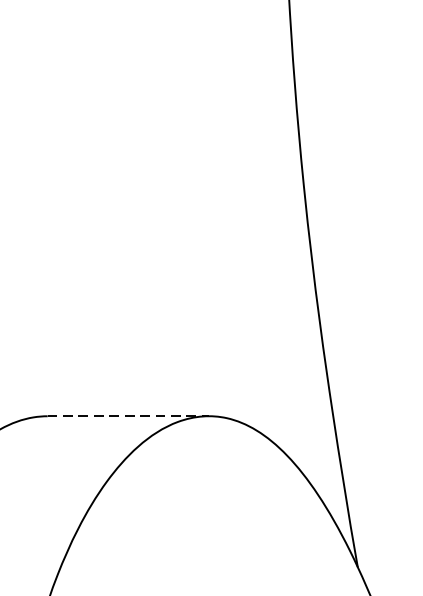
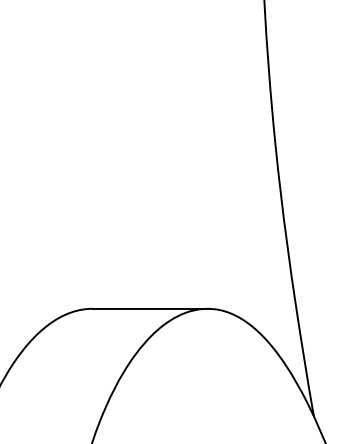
line: (128, 415) -> (150, 308), dashed -> solid

